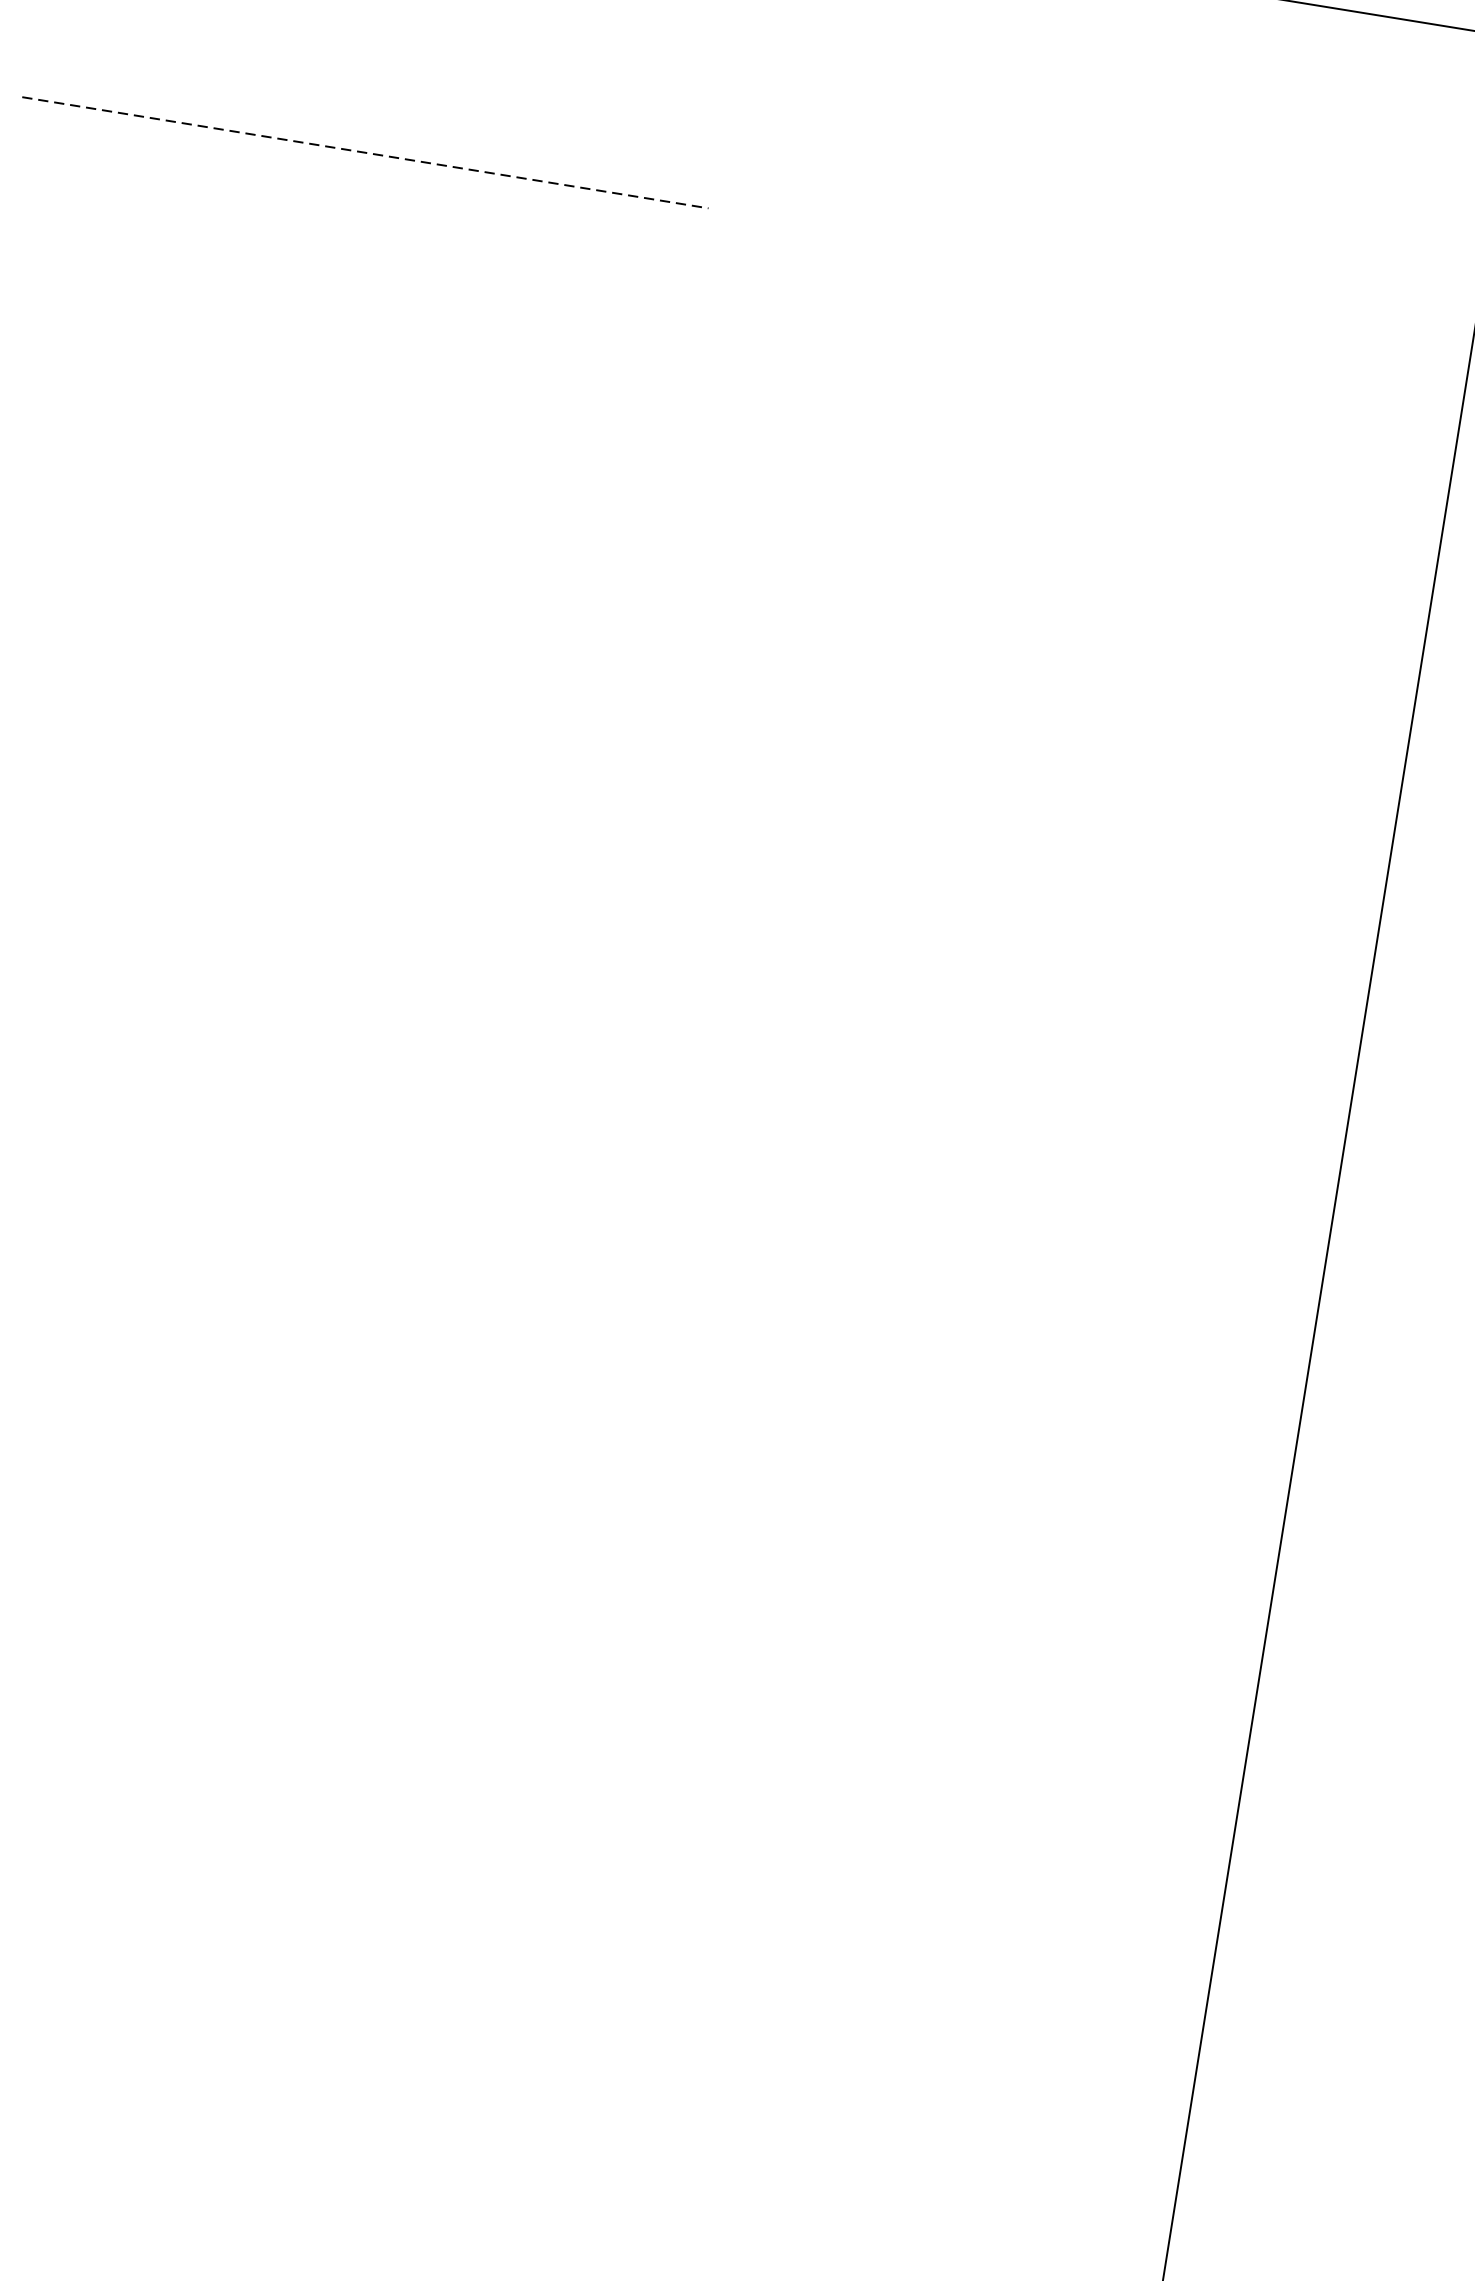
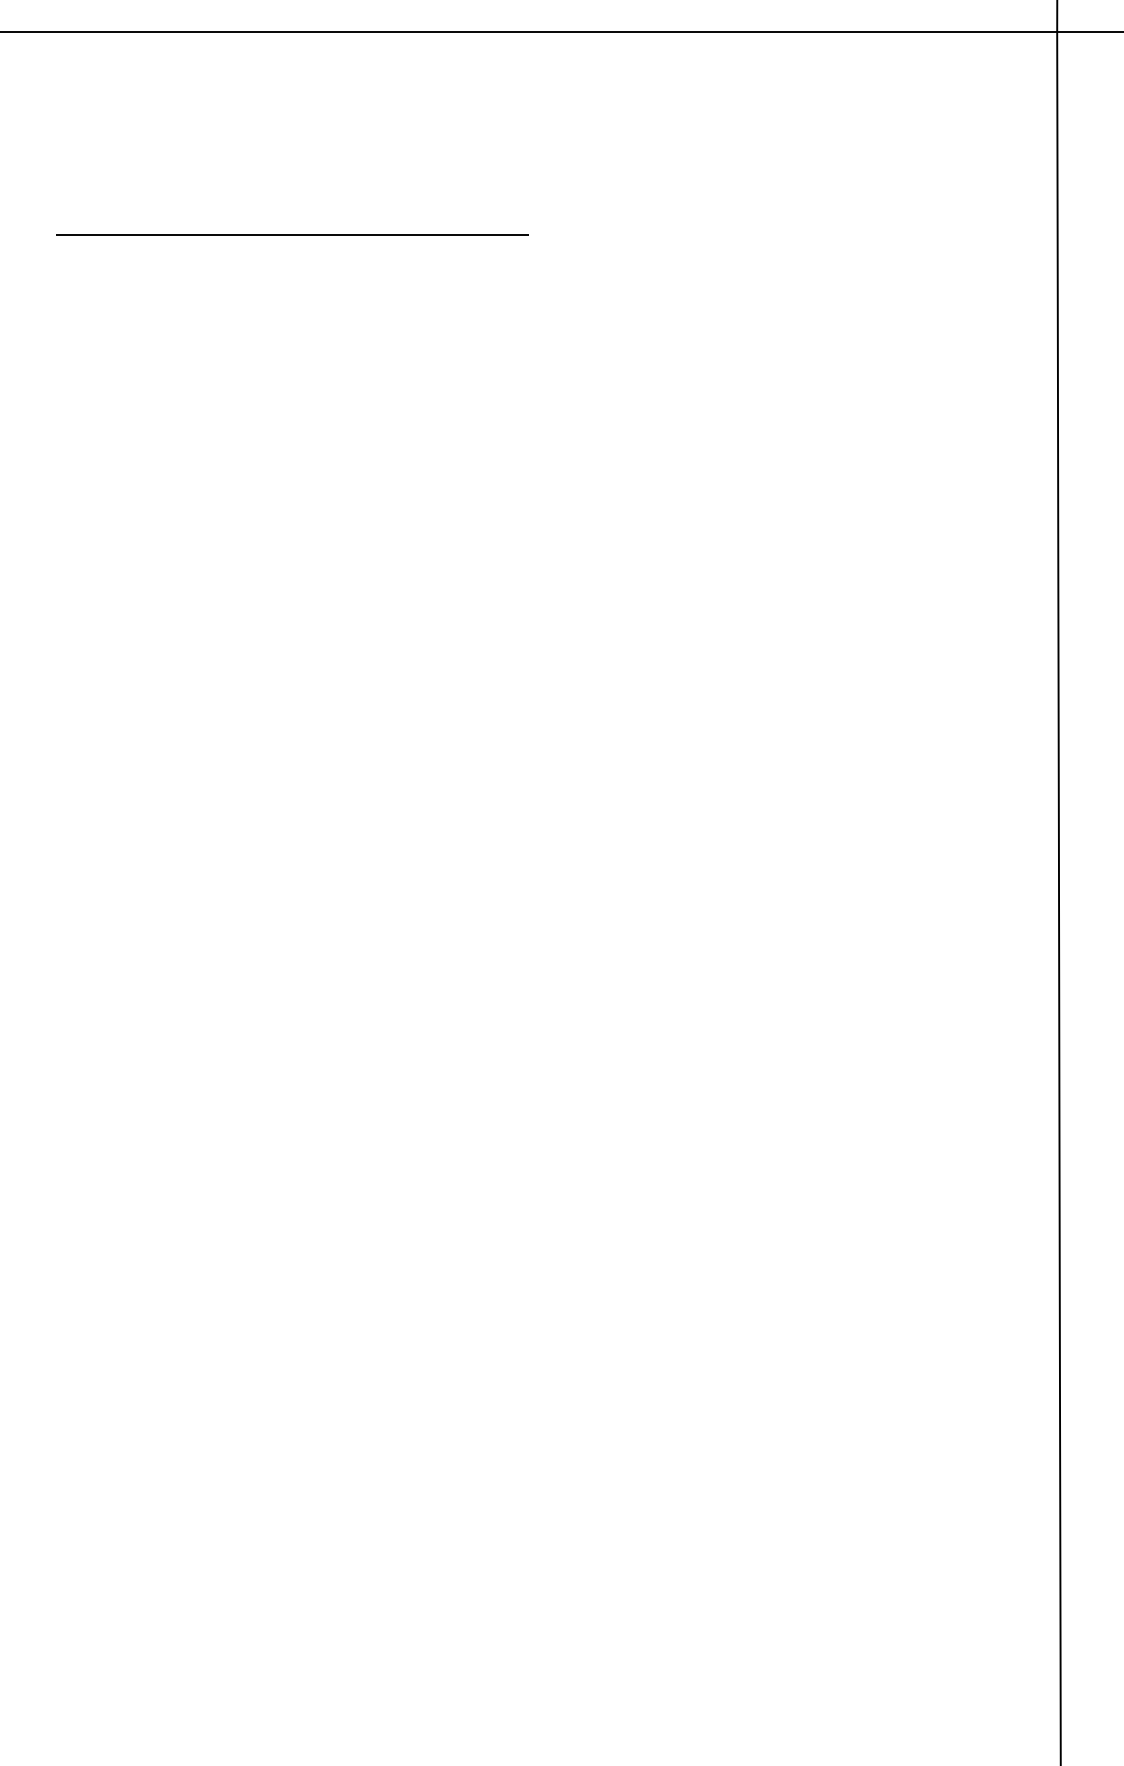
line: (365, 153) -> (292, 235), dashed -> solid

